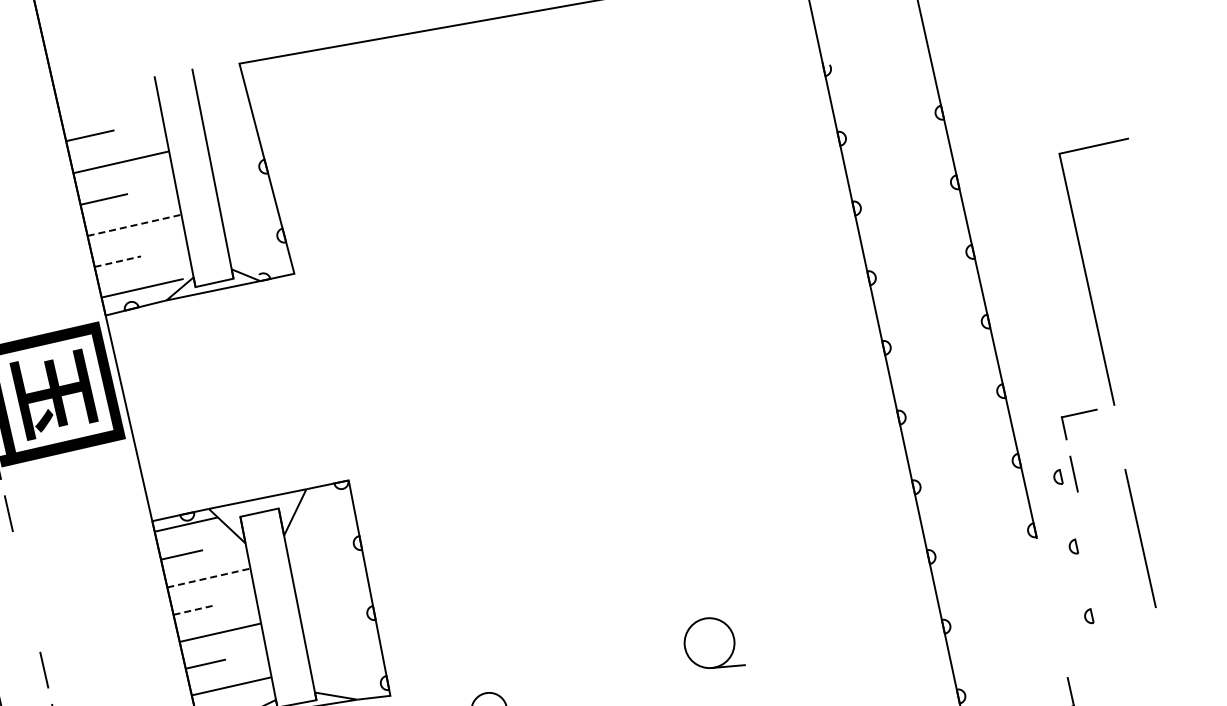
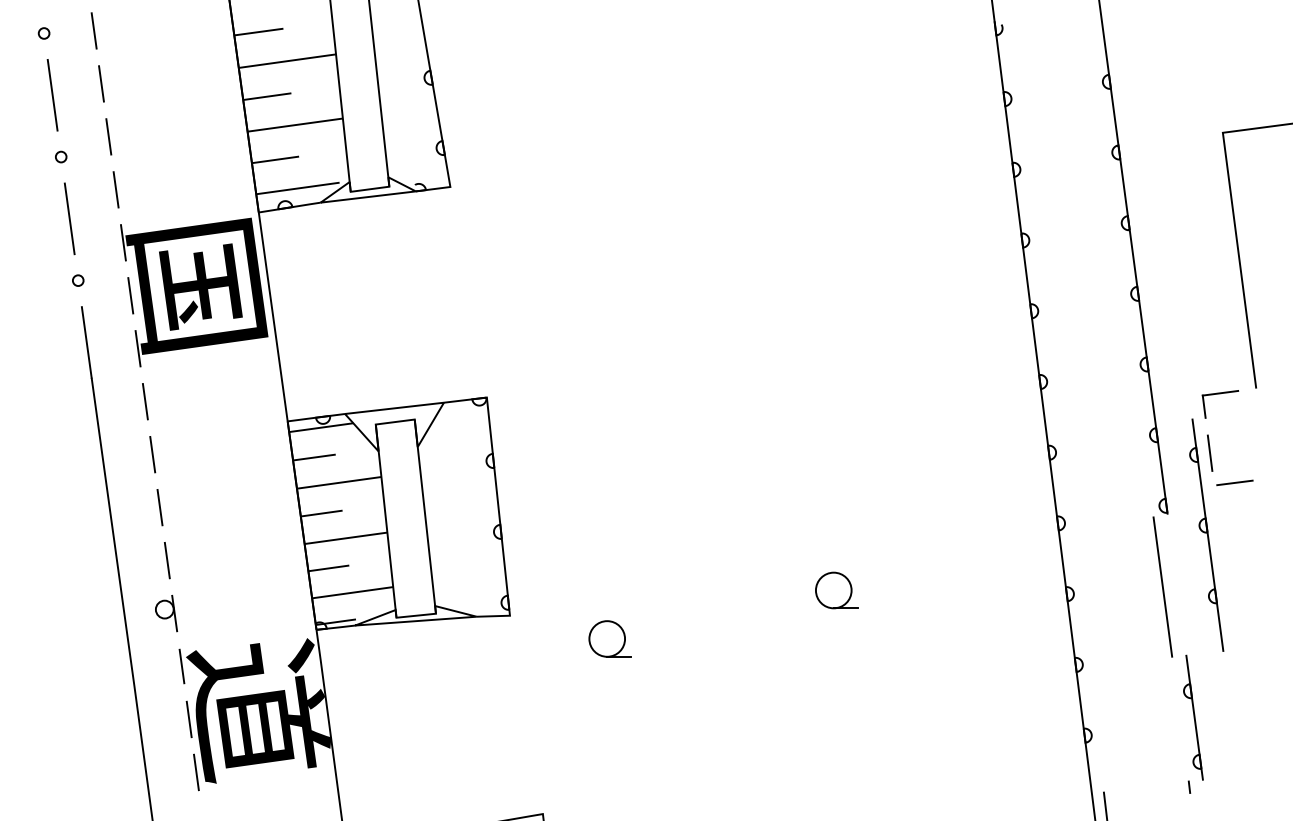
line: (134, 225) -> (295, 125), dashed -> solid
line: (117, 261) -> (275, 159), dashed -> solid
line: (1100, 501) -> (1234, 482), added
line: (1140, 537) -> (1162, 586), moved
line: (1078, 555) -> (1207, 534), added
line: (20, 565) -> (152, 454), added
line: (209, 577) -> (339, 482), dashed -> solid
line: (194, 609) -> (322, 513), dashed -> solid
line: (31, 617) -> (159, 507), added
part: (713, 642) -> (836, 590), size x0.71

